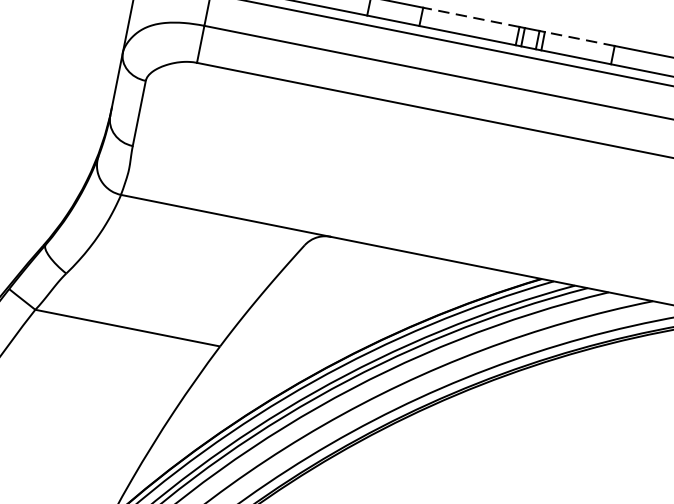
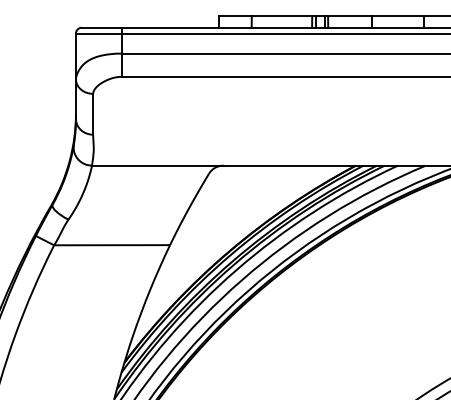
line: (470, 17) -> (281, 16), dashed -> solid
line: (580, 39) -> (350, 16), dashed -> solid

